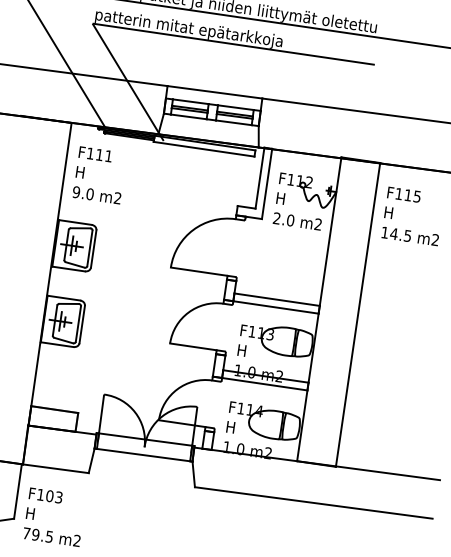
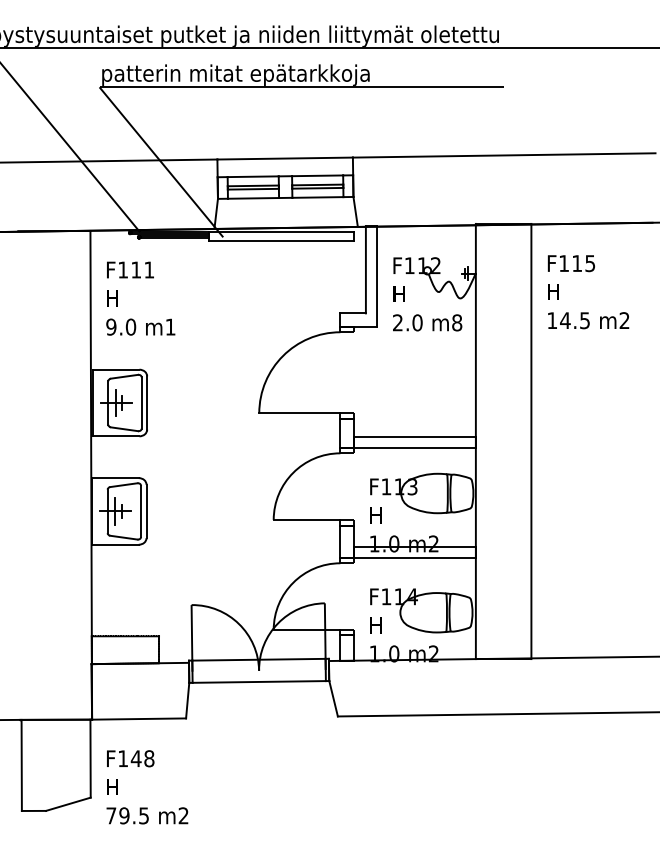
text: (117, 197) -> (170, 326), m2 -> m1
text: (318, 224) -> (457, 322), m2 -> m8
text: (54, 496) -> (142, 758), F103 -> F148

